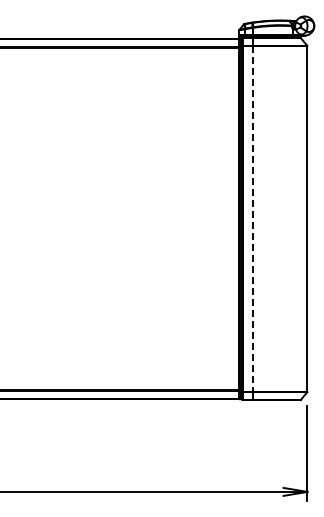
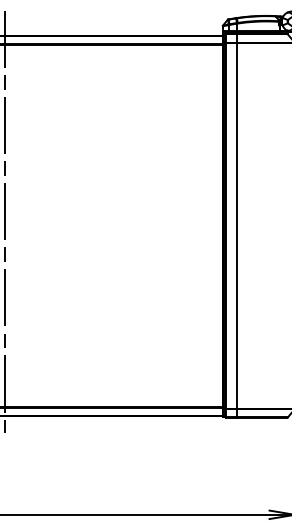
line: (33, 214) -> (4, 221), added
line: (252, 218) -> (236, 225), dashed -> solid

